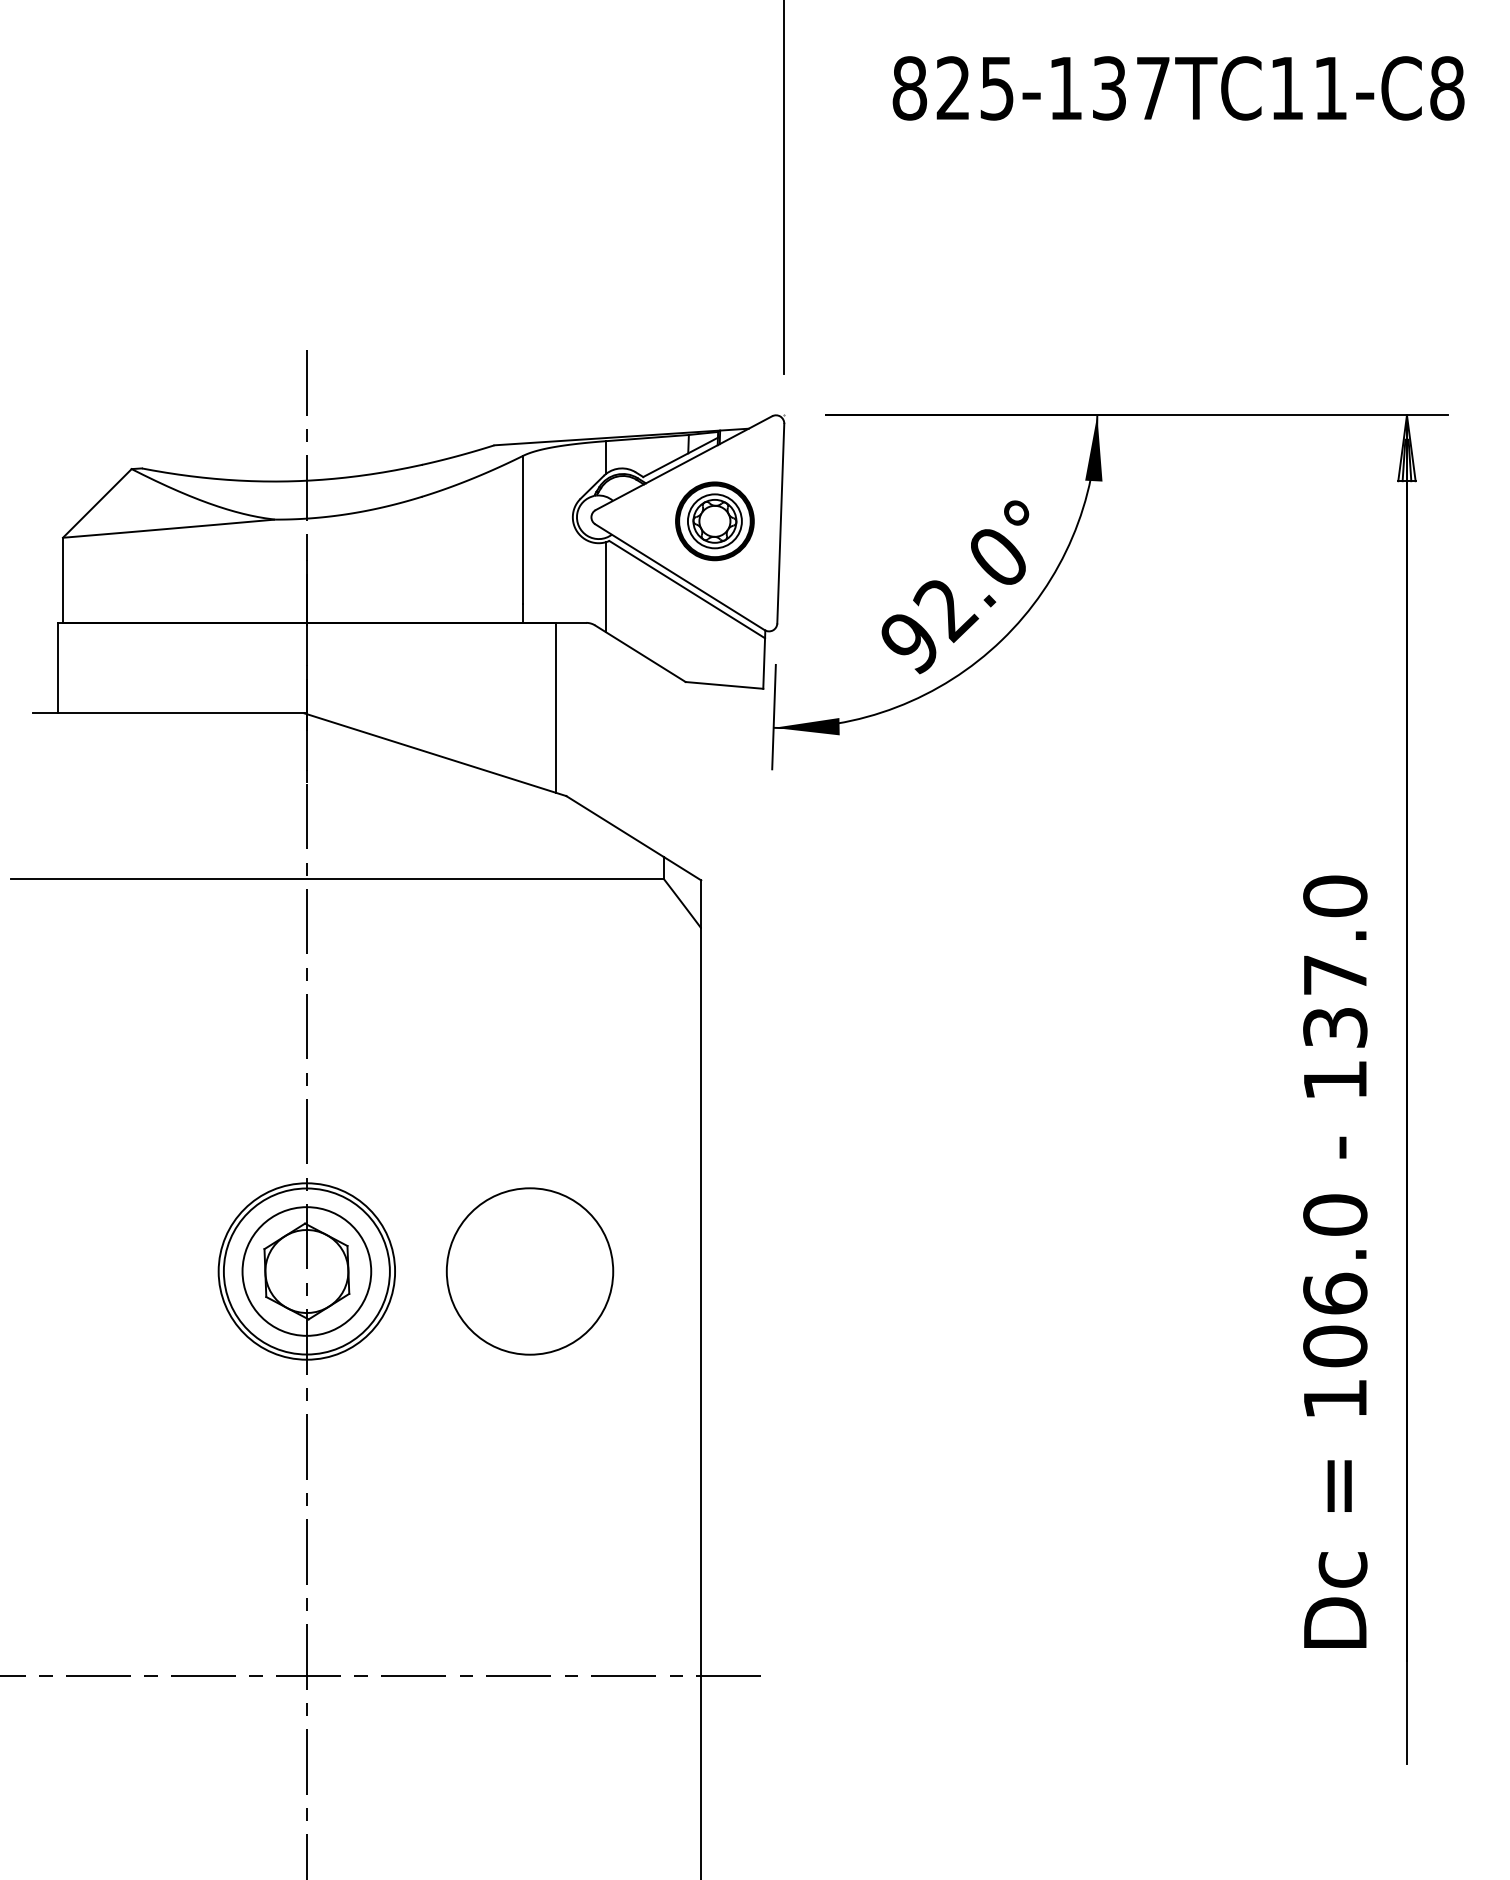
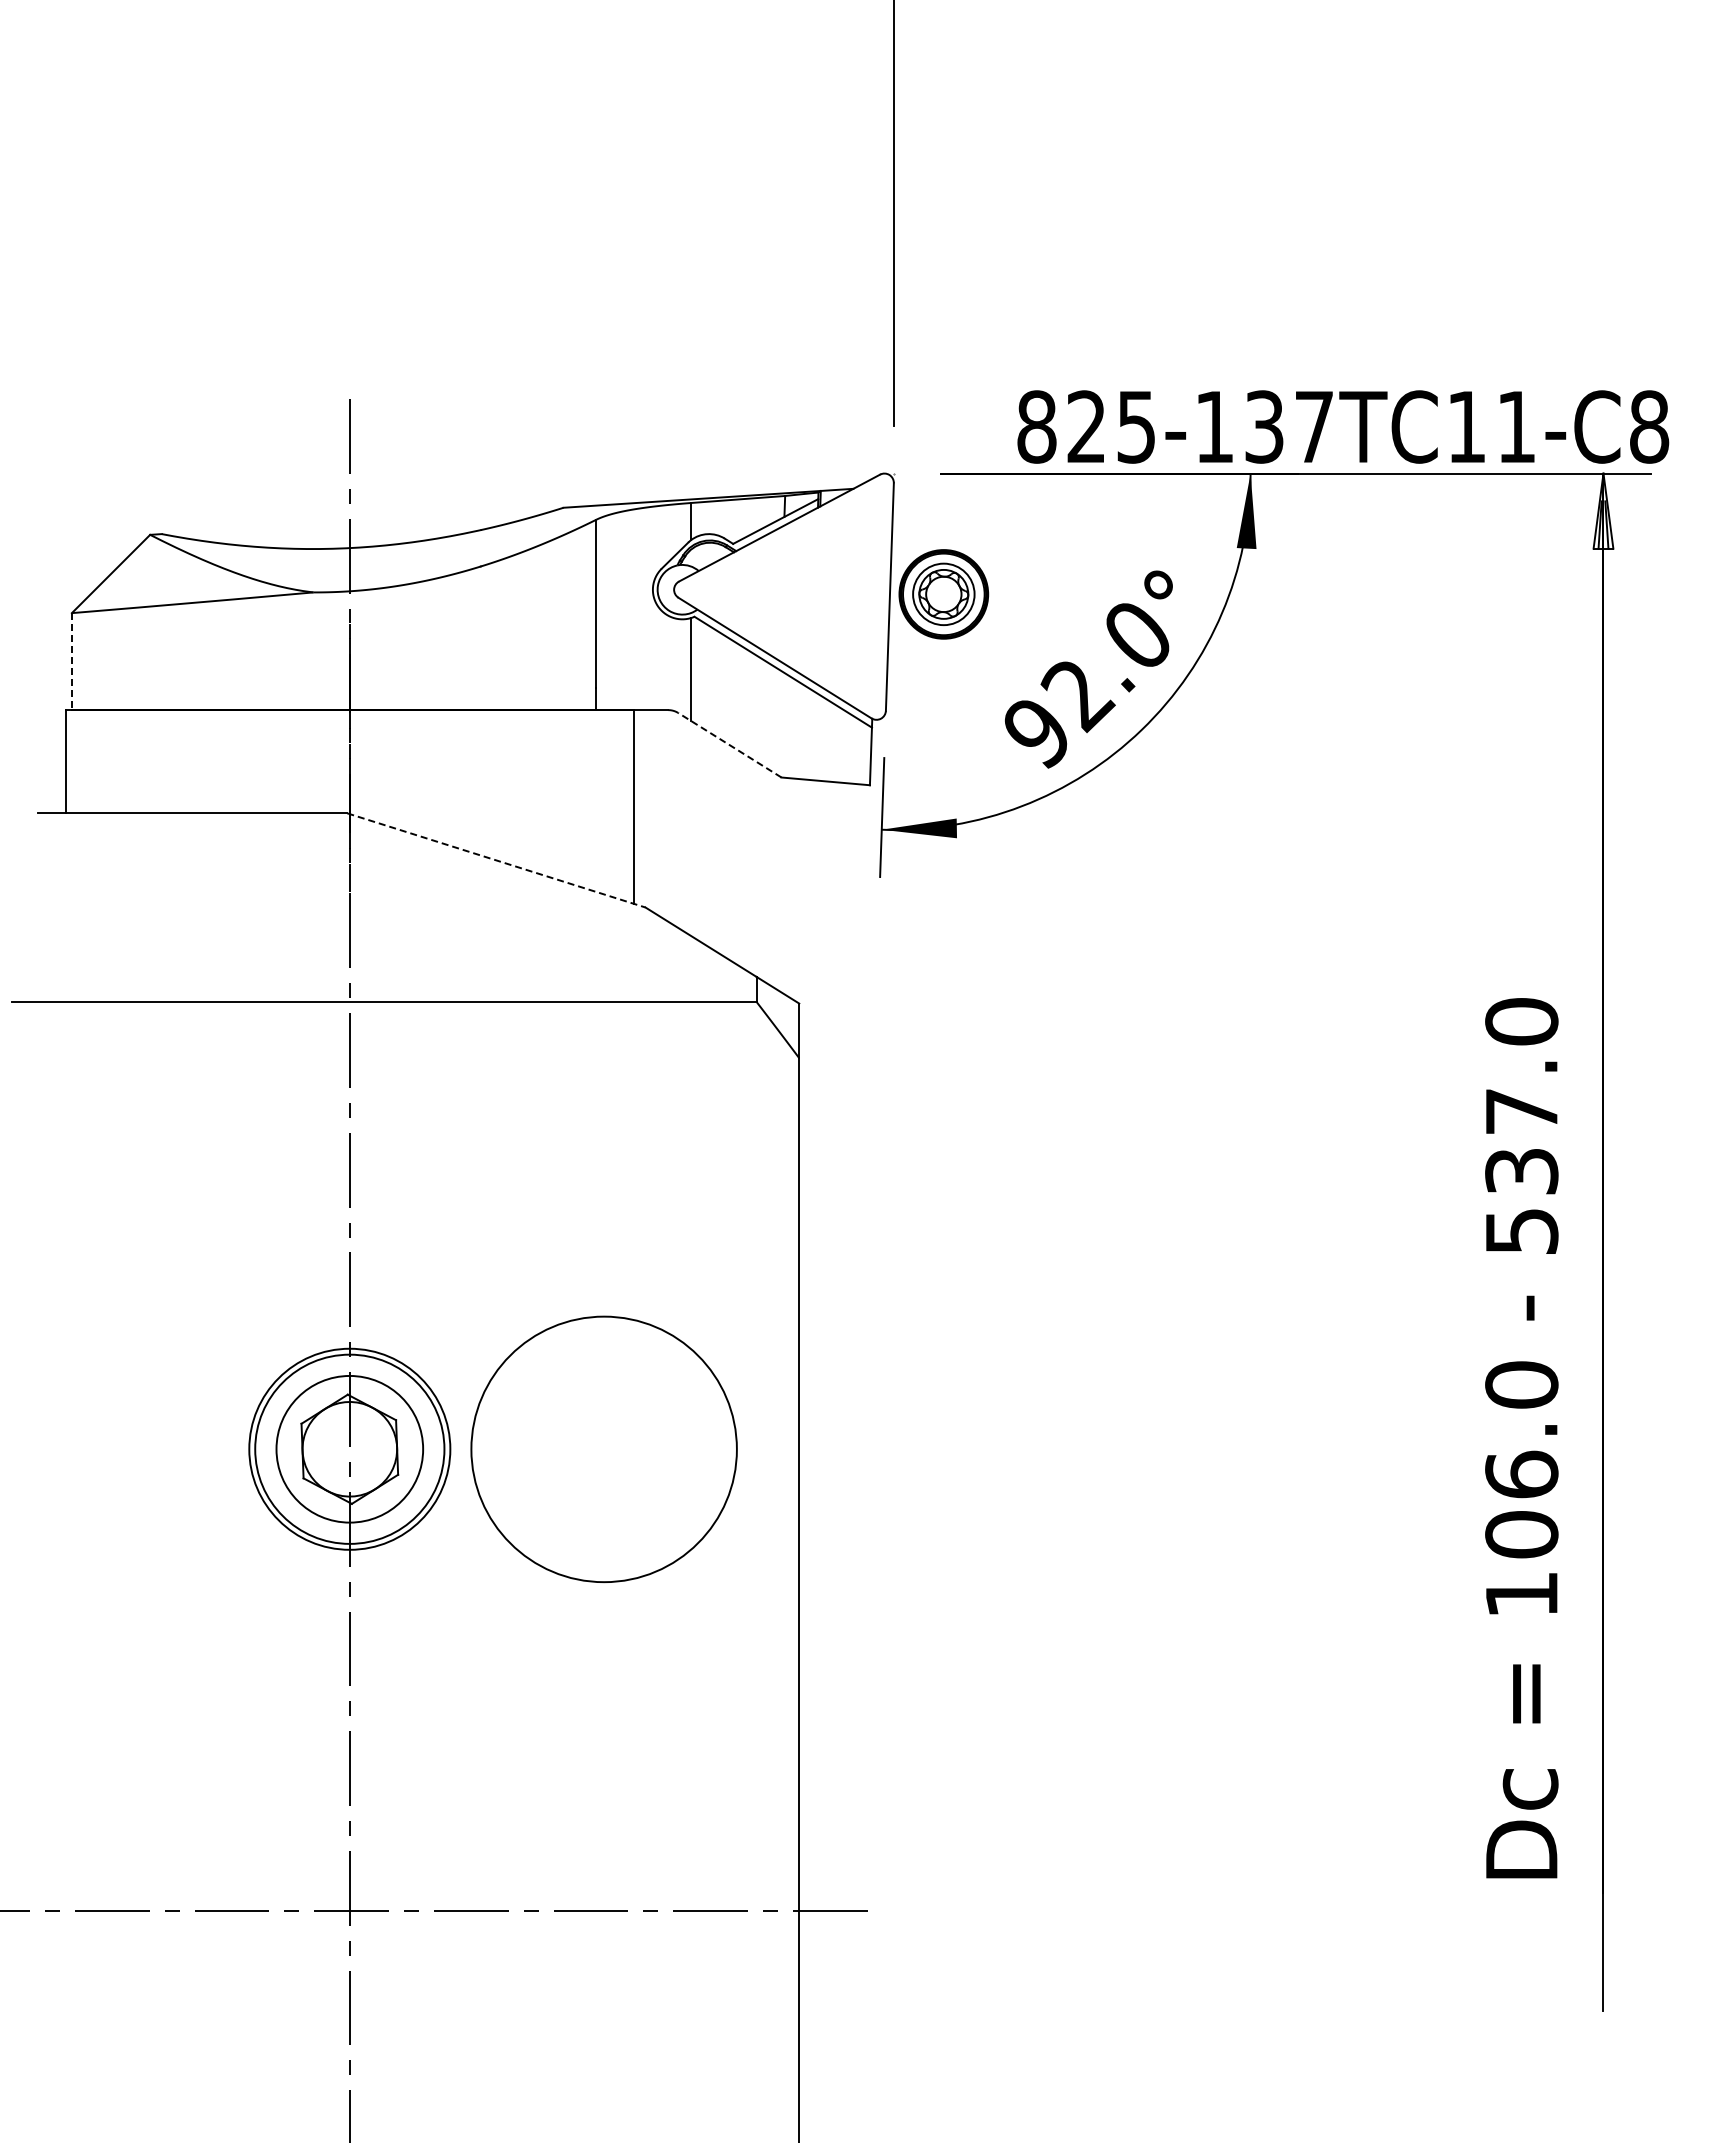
text: (1178, 87) -> (1343, 426), moved
part: (714, 521) -> (943, 594), moved
line: (62, 581) -> (71, 662), solid -> dashed
line: (640, 653) -> (729, 745), solid -> dashed
line: (435, 754) -> (496, 860), solid -> dashed
text: (1335, 1080) -> (1522, 1231), 137.0 -> 537.0
circle: (529, 1270) -> (603, 1448), size x1.4

